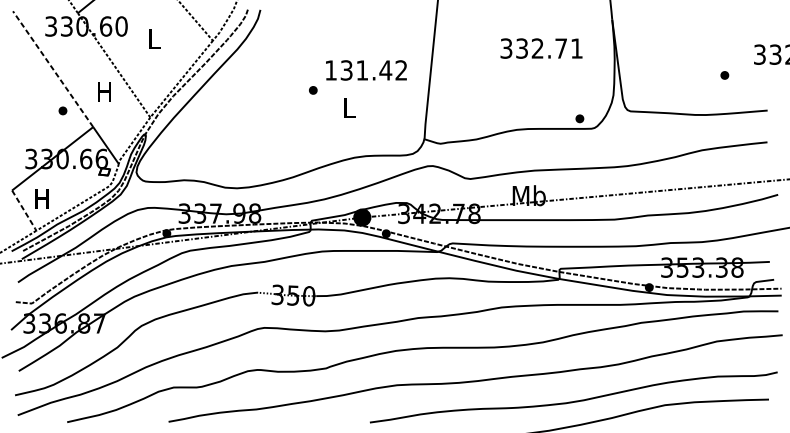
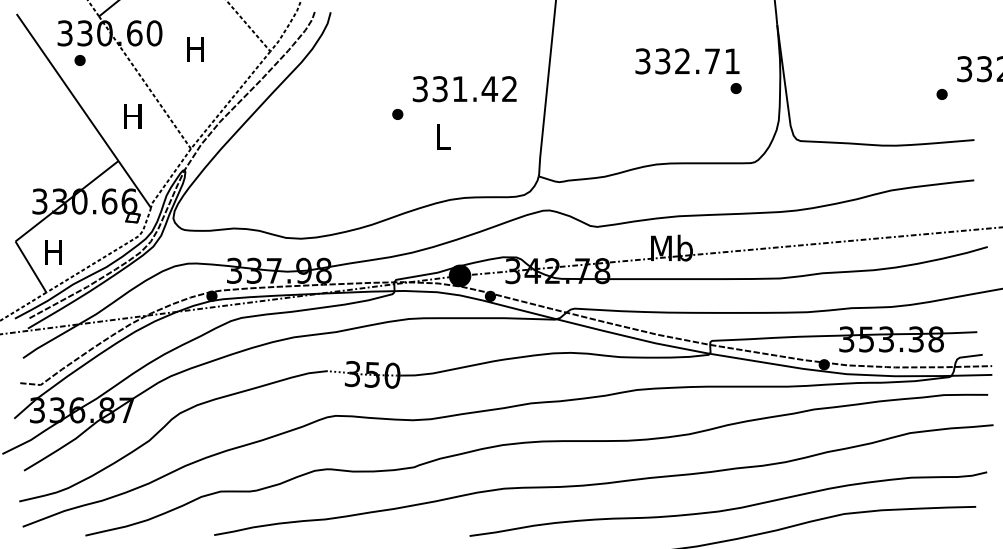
text: (153, 39) -> (195, 49), L -> H
line: (53, 69) -> (67, 87), dashed -> solid
text: (330, 70) -> (419, 89), 131.42 -> 331.42
part: (724, 75) -> (941, 94), moved
part: (62, 110) -> (79, 60), moved
part: (579, 118) -> (735, 88), moved
line: (24, 211) -> (31, 268), dashed -> solid

